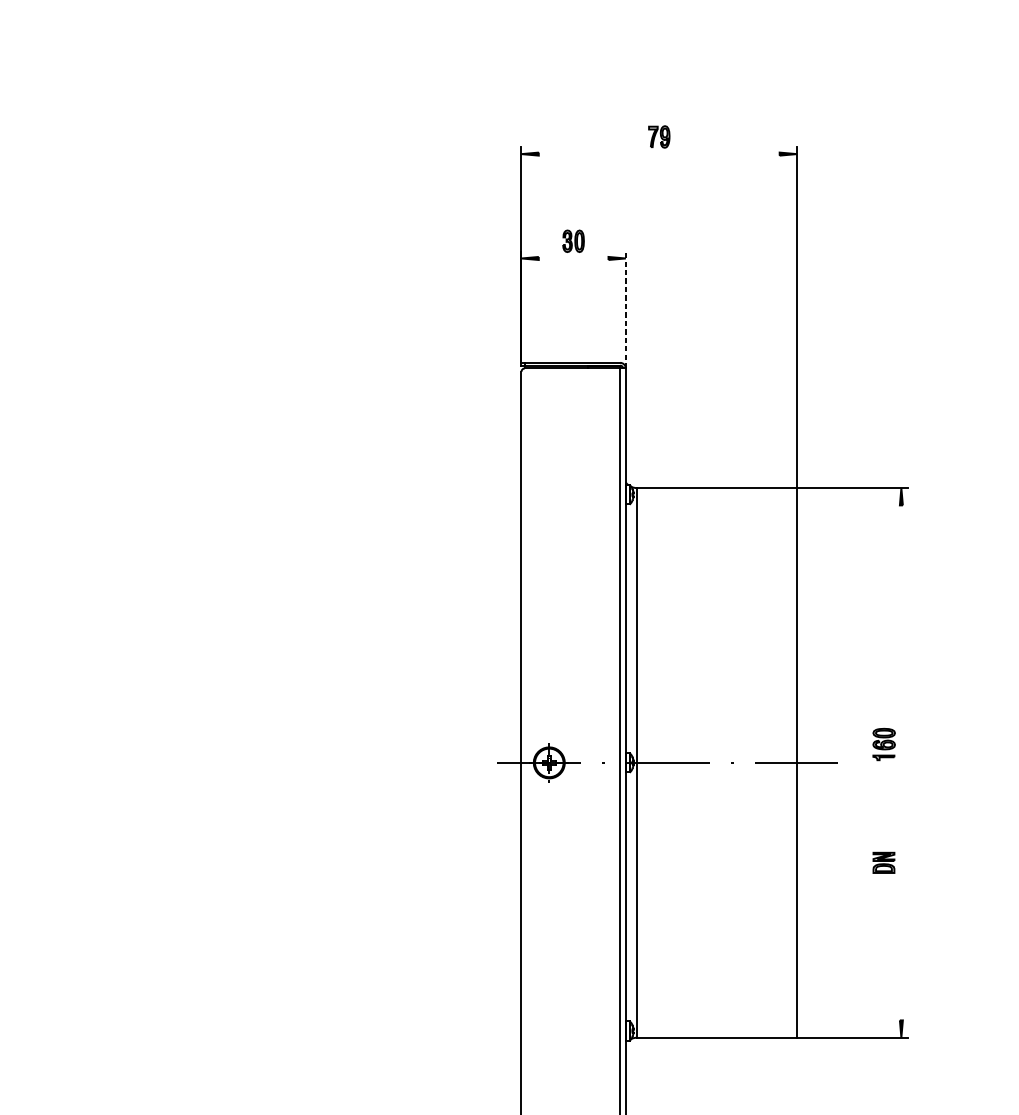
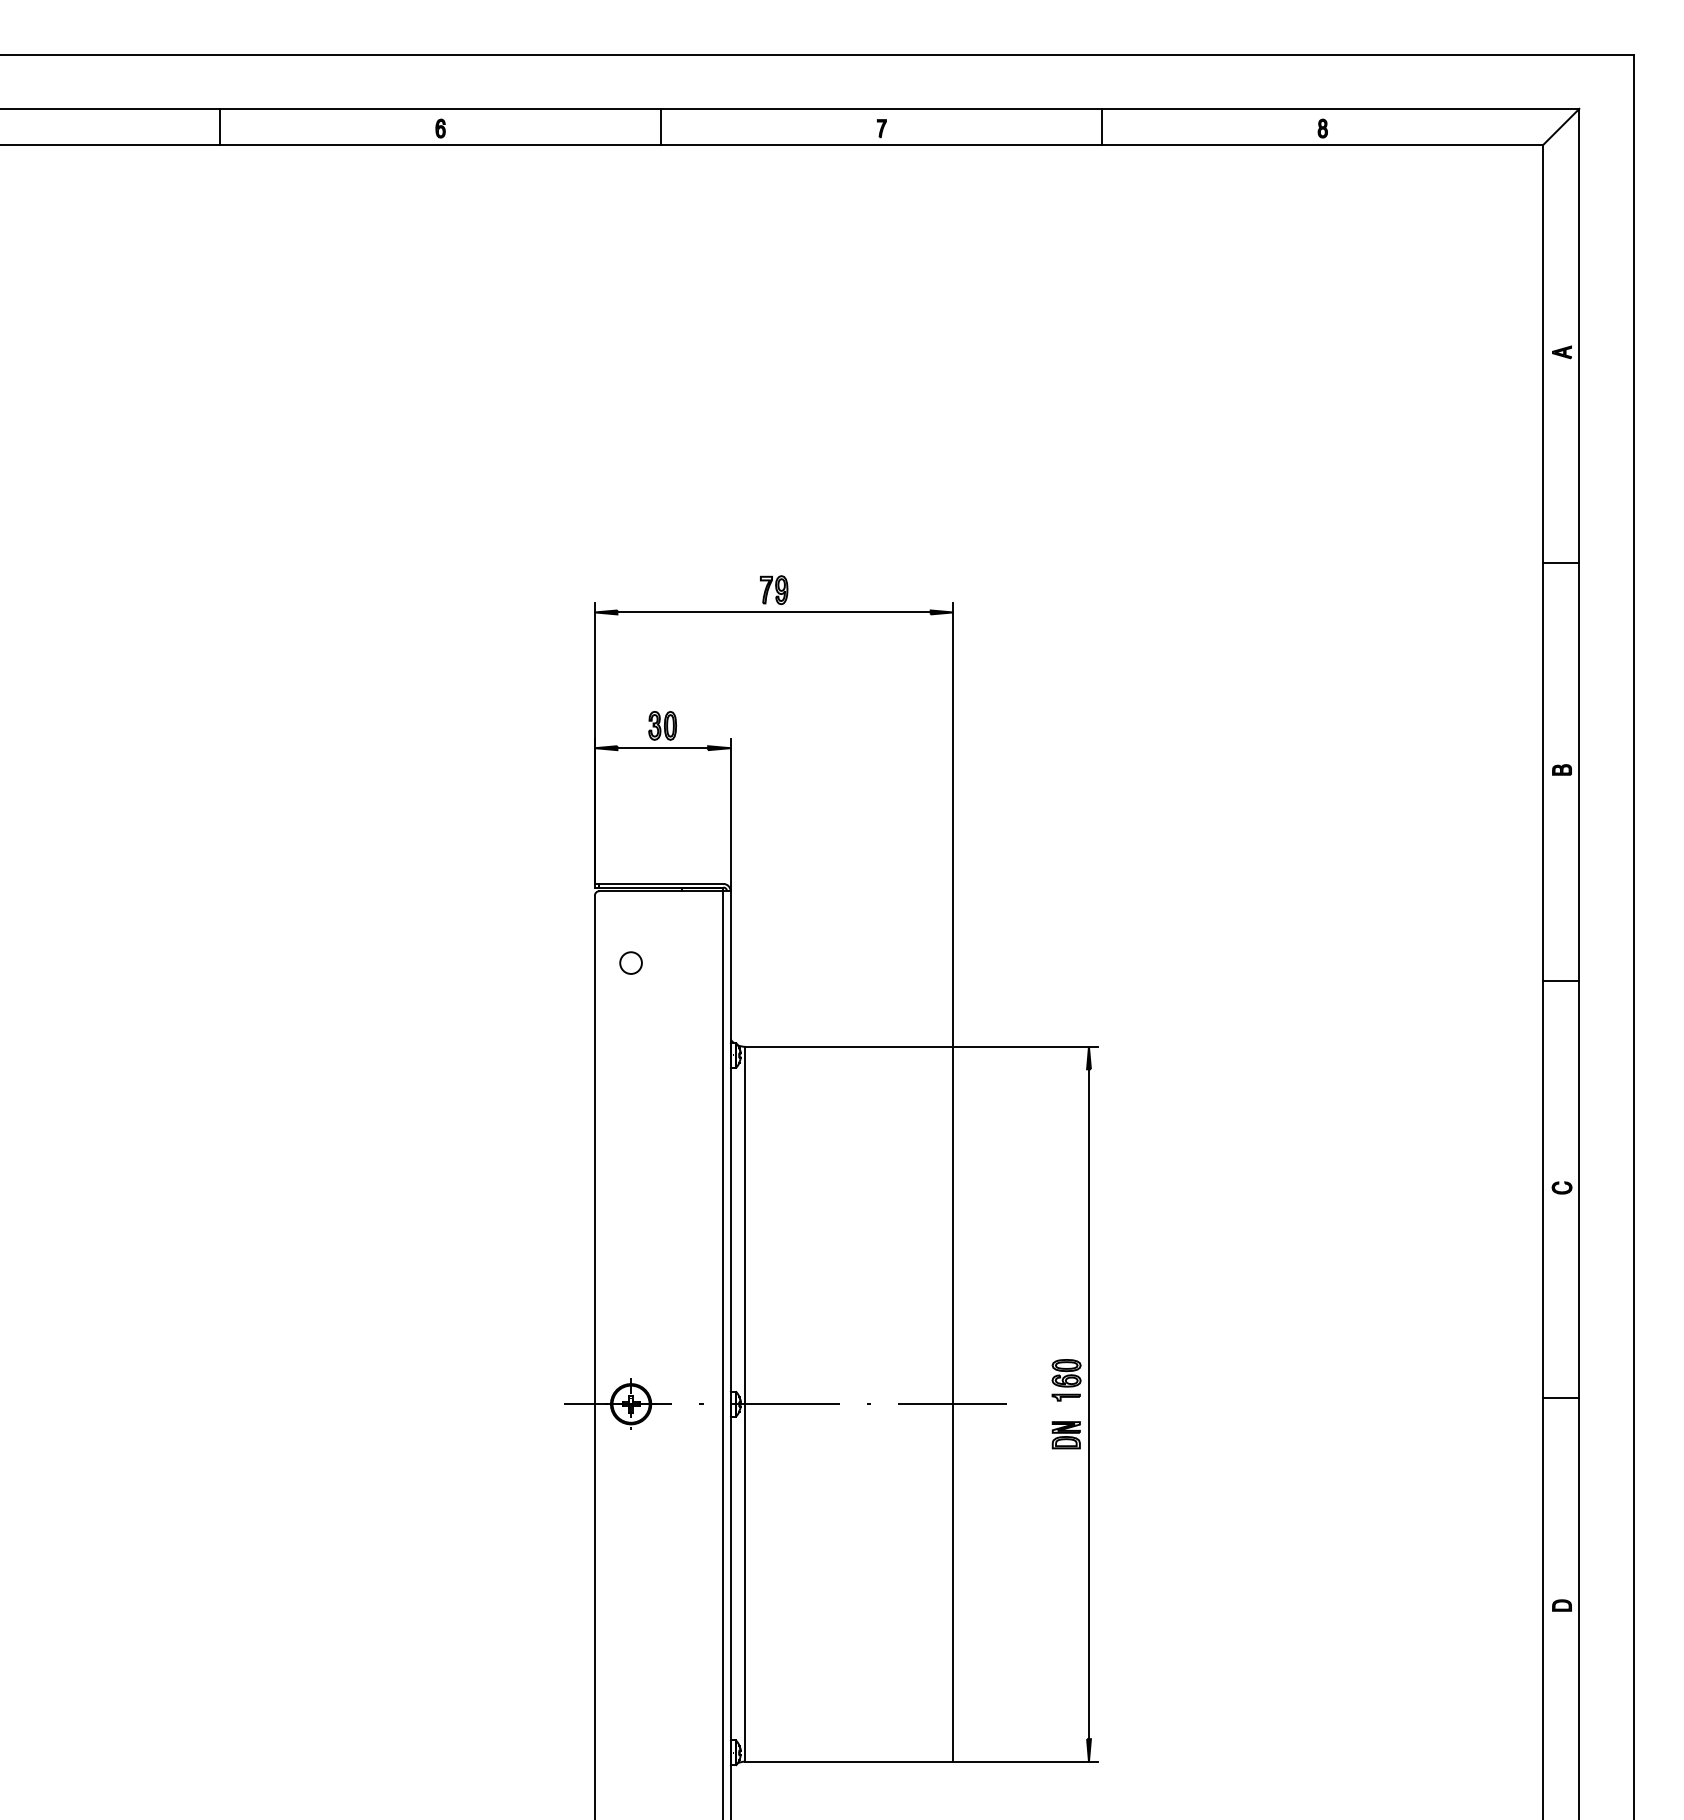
line: (658, 154) -> (773, 612), added
line: (573, 258) -> (662, 748), added
line: (625, 309) -> (730, 814), dashed -> solid
circle: (548, 423) -> (630, 962), added
line: (901, 763) -> (1088, 1404), added
part: (883, 863) -> (1065, 1435), moved

